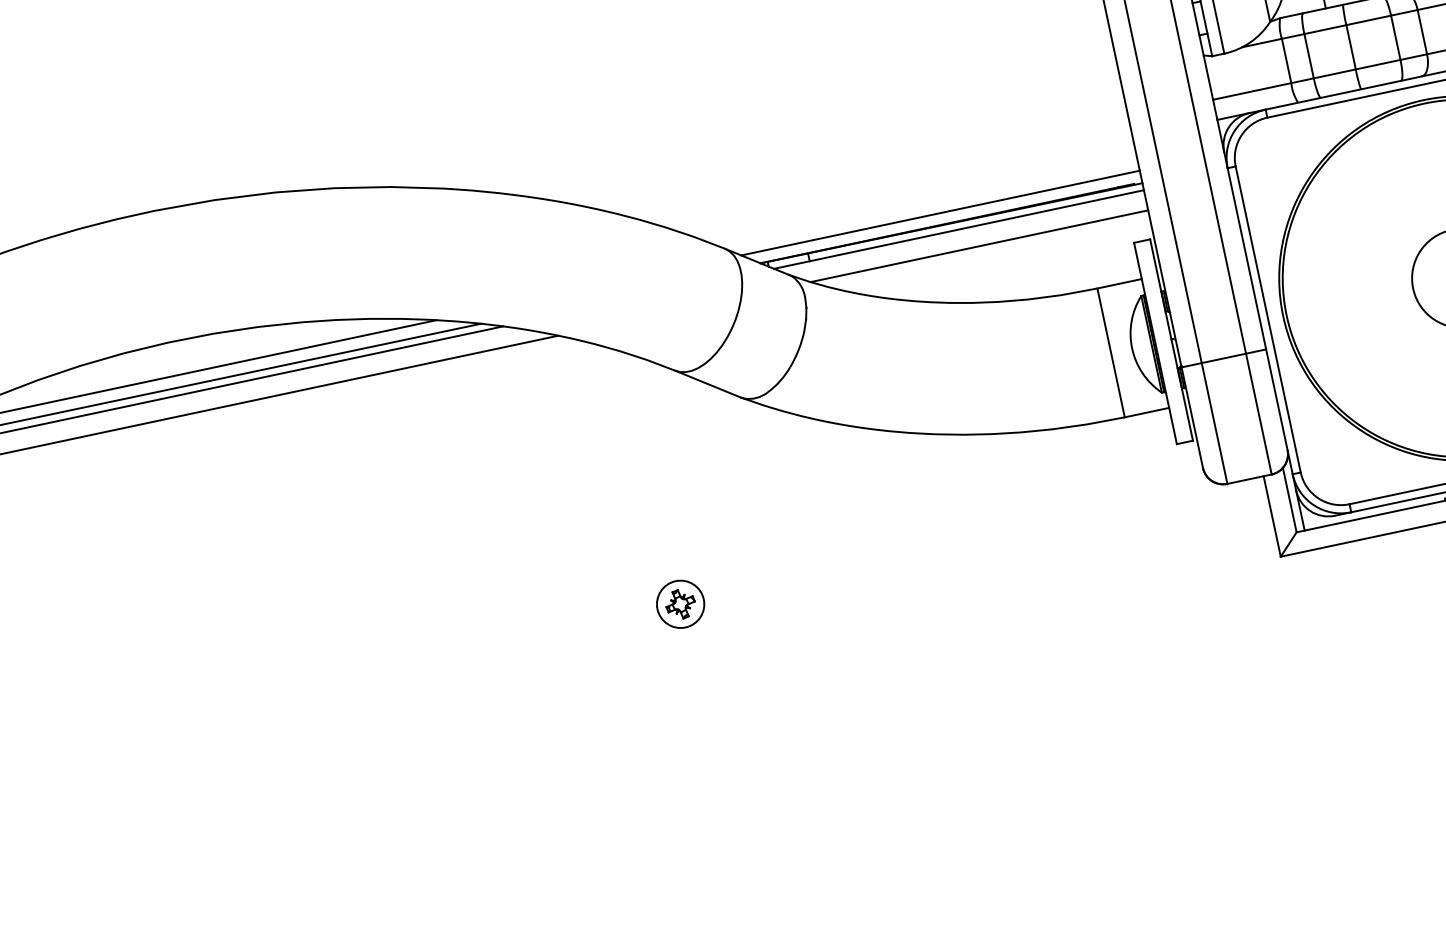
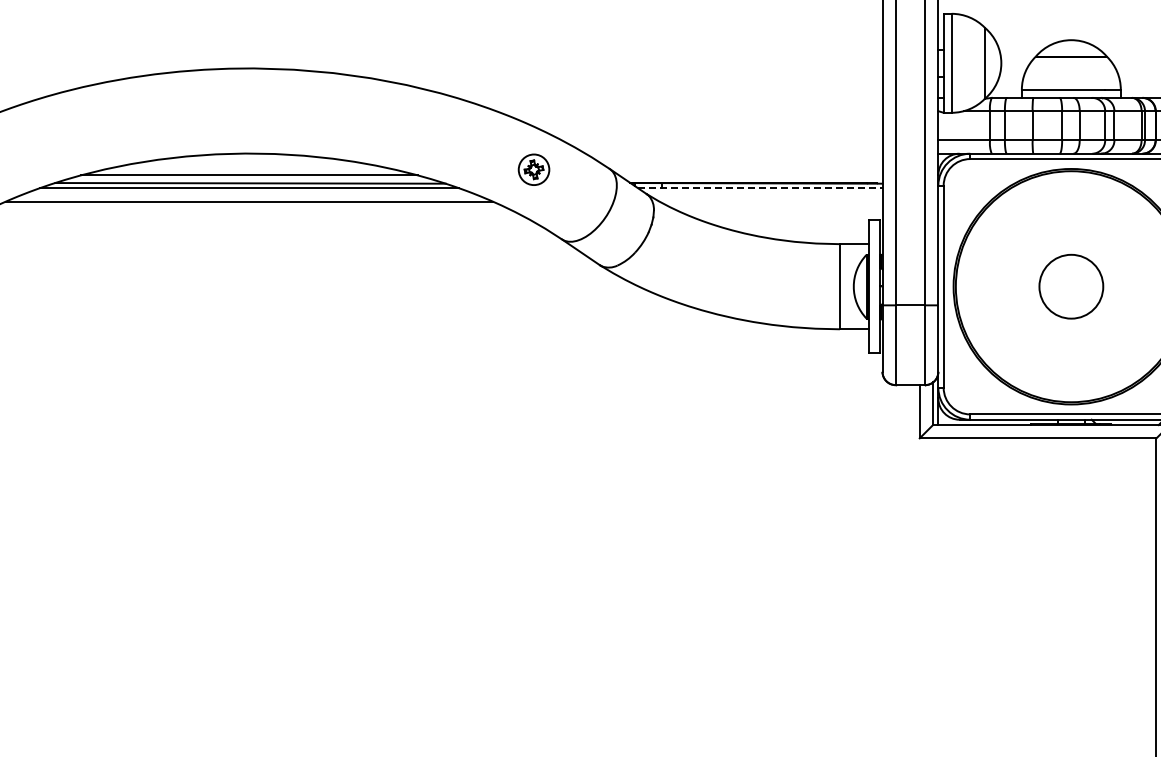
line: (939, 213) -> (750, 175), removed
line: (959, 229) -> (760, 188), solid -> dashed
line: (978, 246) -> (770, 201), removed
part: (679, 604) -> (533, 169), moved

